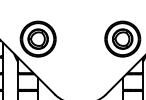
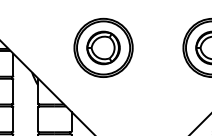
part: (37, 38) -> (102, 46), moved

